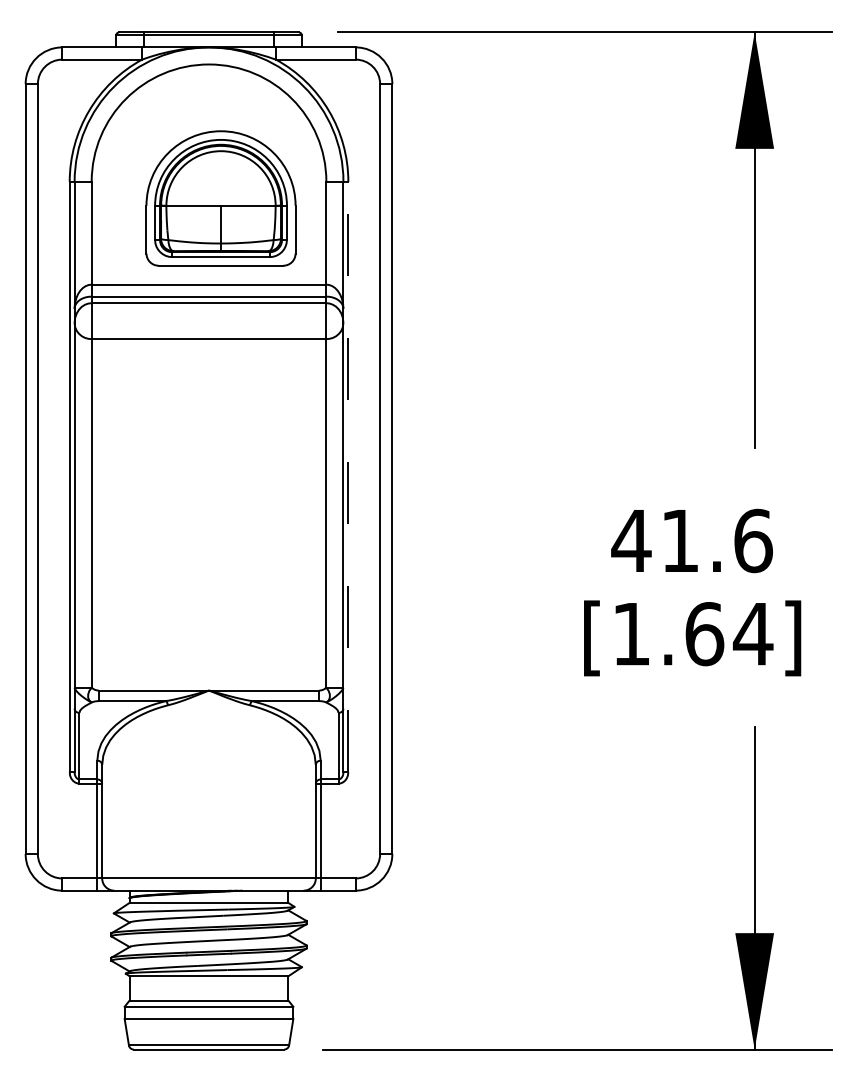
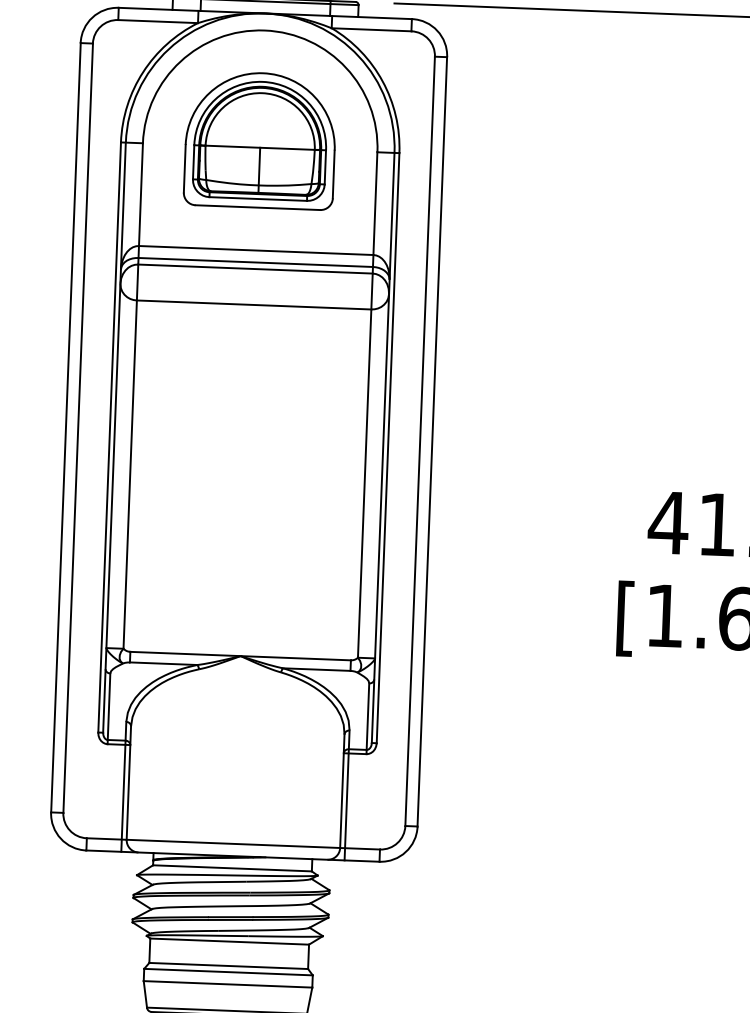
part: (220, 198) -> (259, 140), moved
line: (348, 476) -> (388, 447), dashed -> solid

